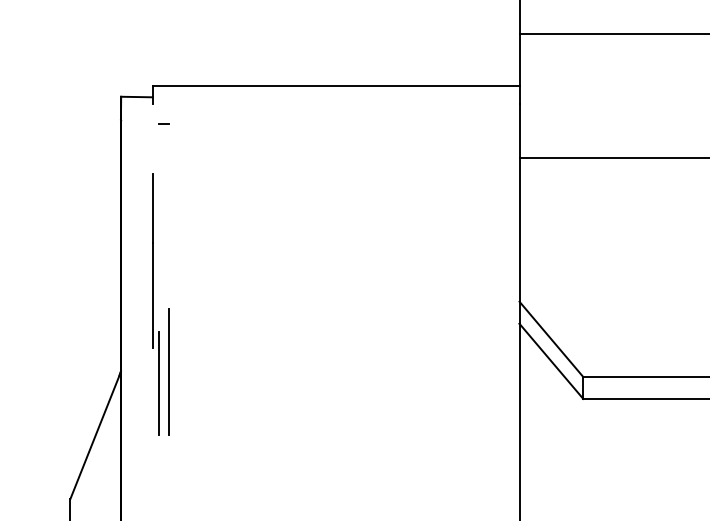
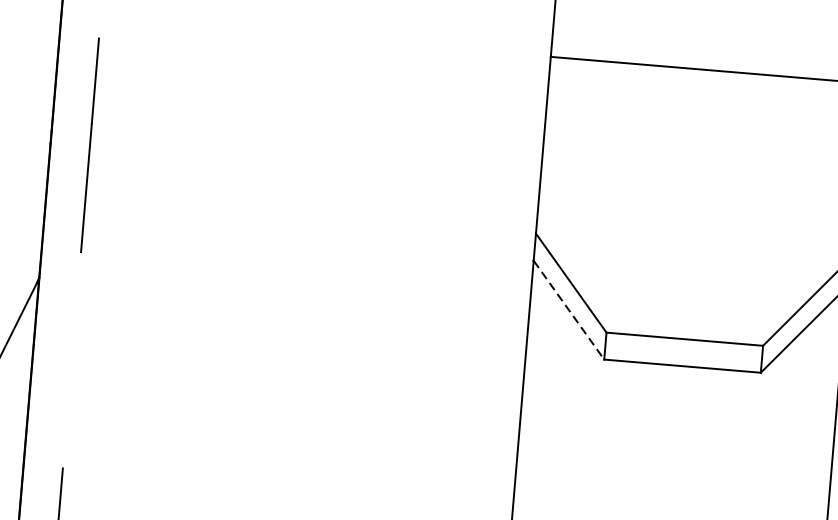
line: (551, 361) -> (569, 310), solid -> dashed
line: (168, 371) -> (97, 283), removed
line: (159, 383) -> (85, 296), removed

